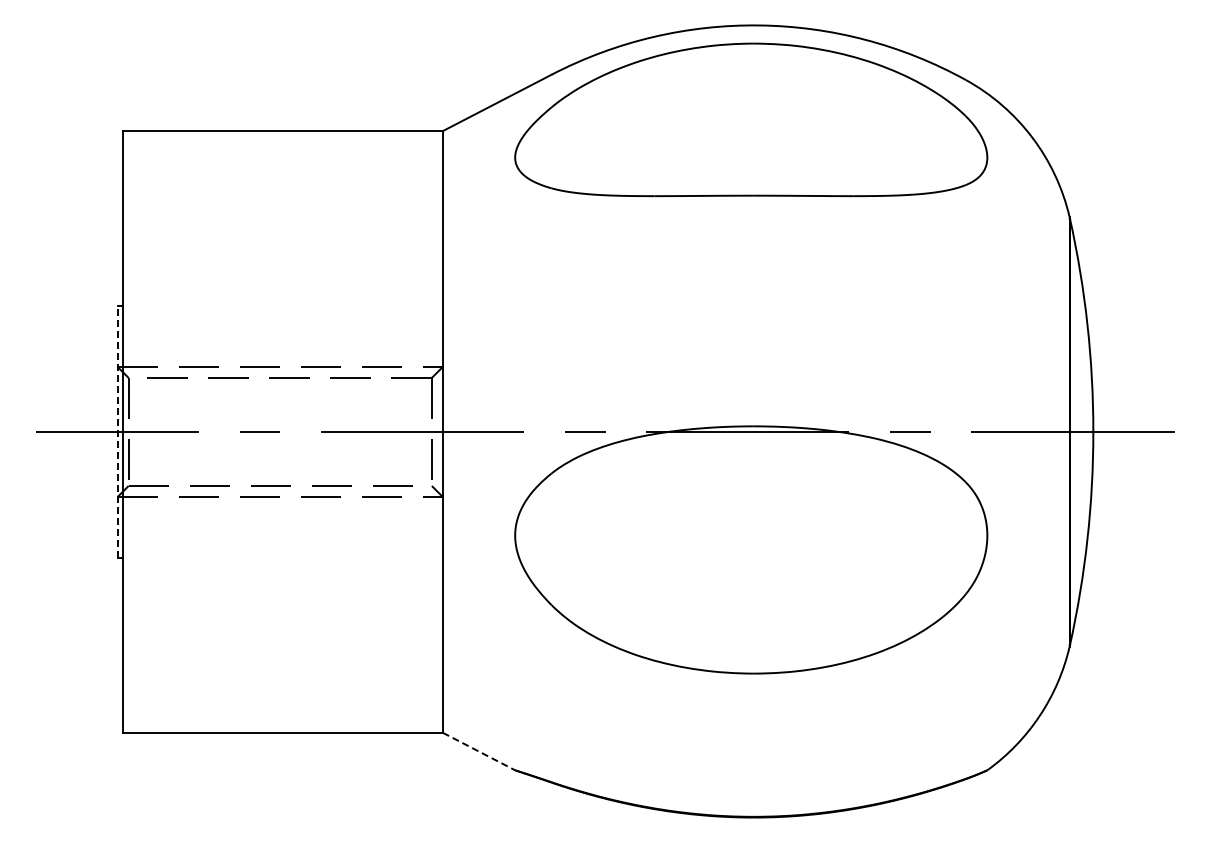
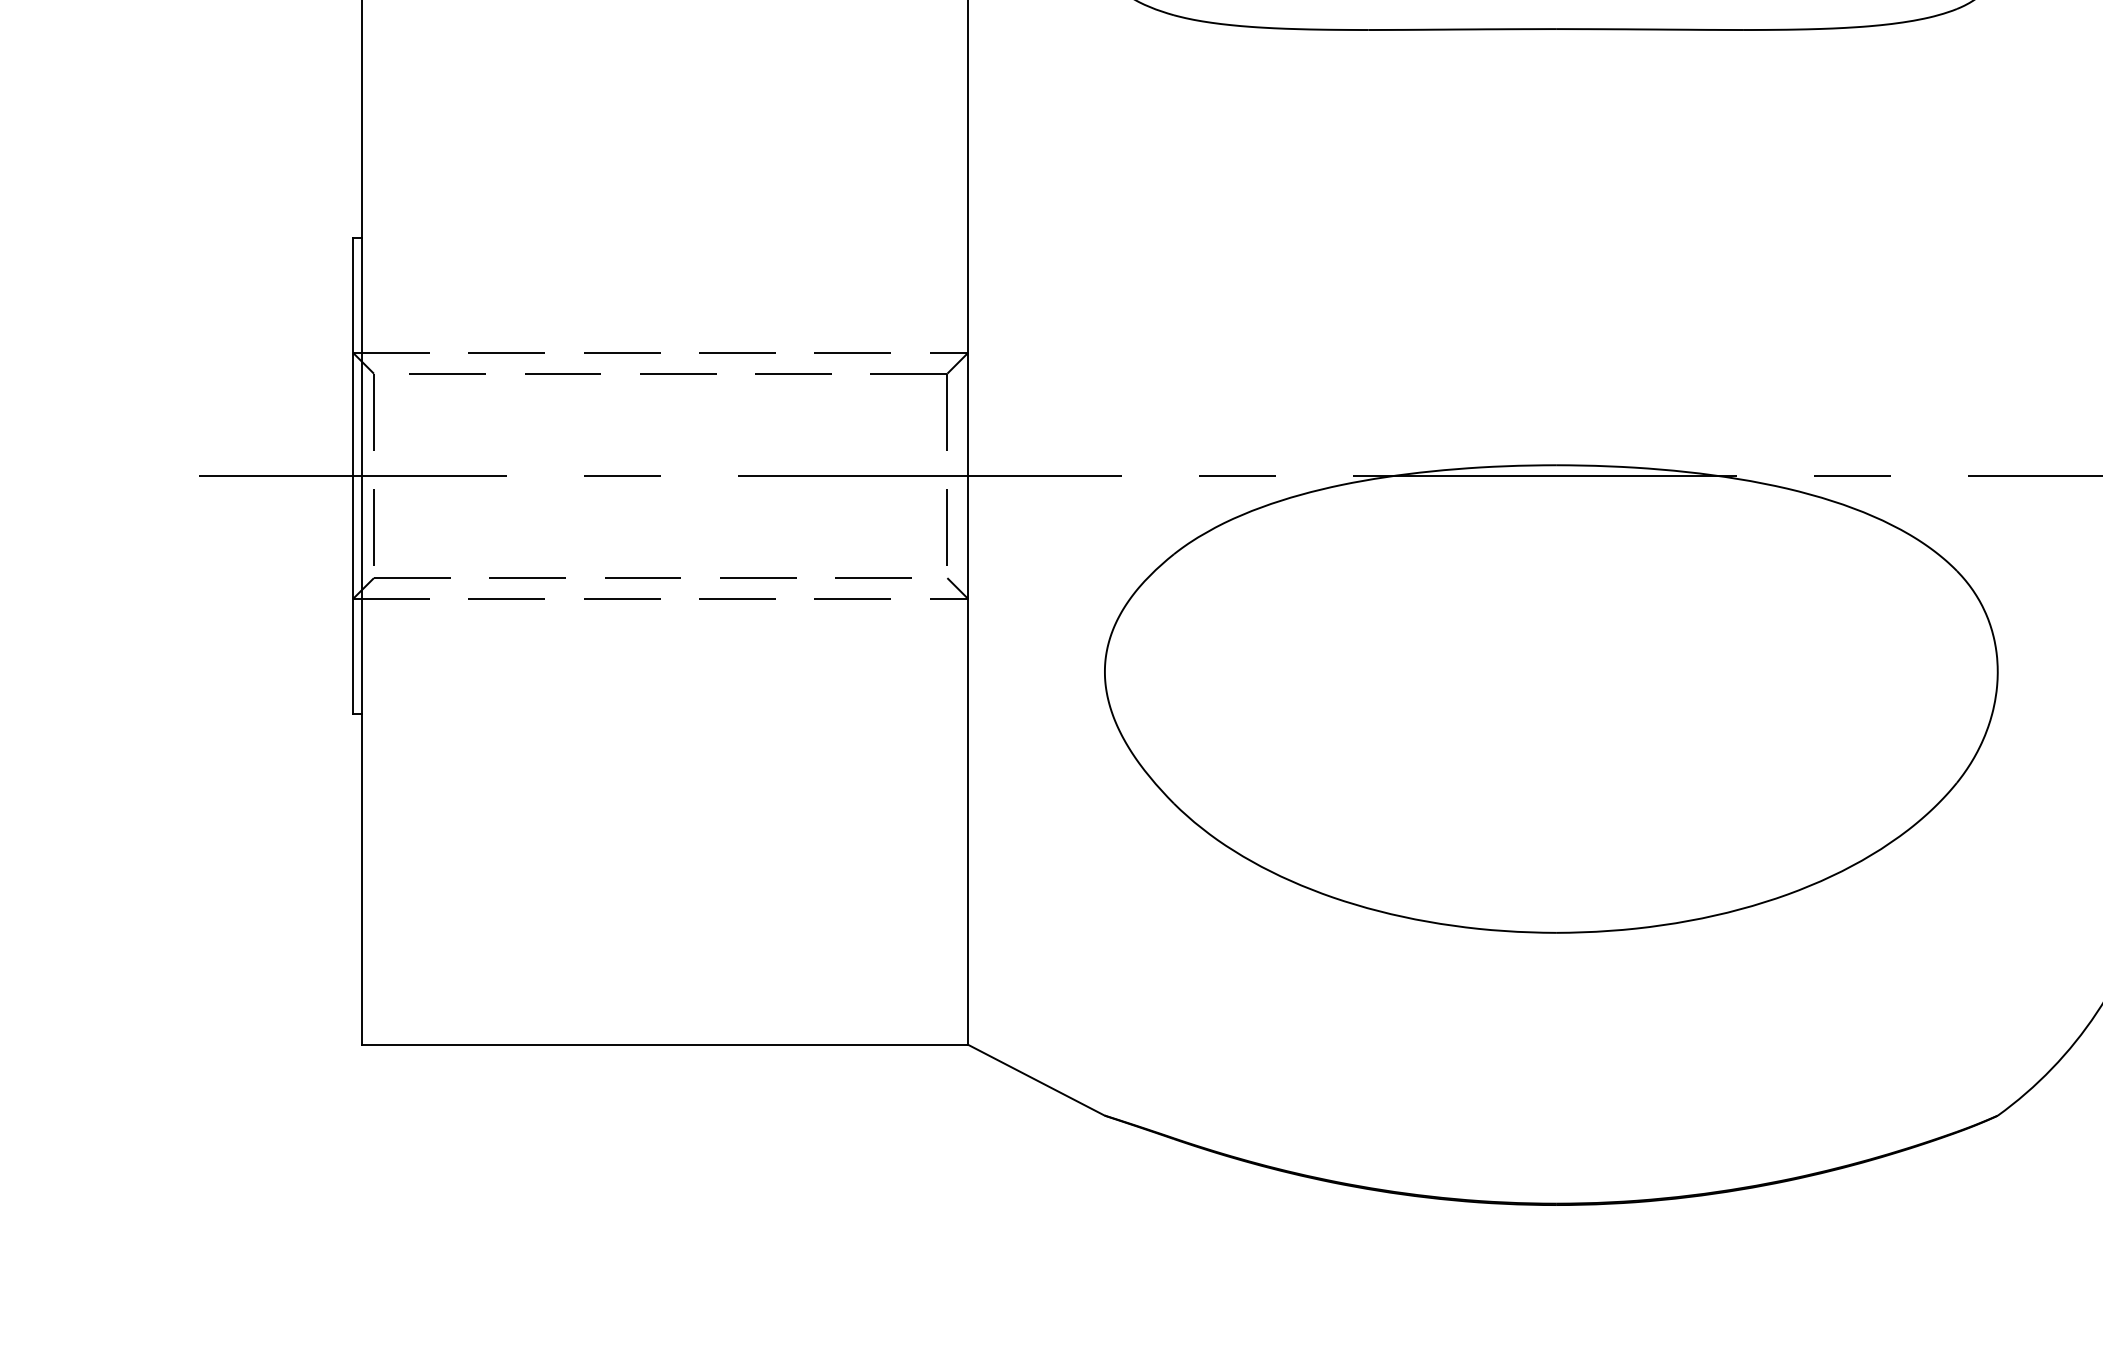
line: (117, 431) -> (352, 475), dashed -> solid
line: (479, 751) -> (1037, 1080), dashed -> solid

